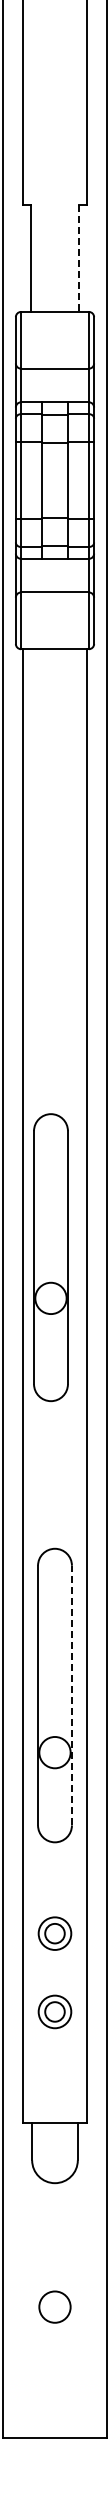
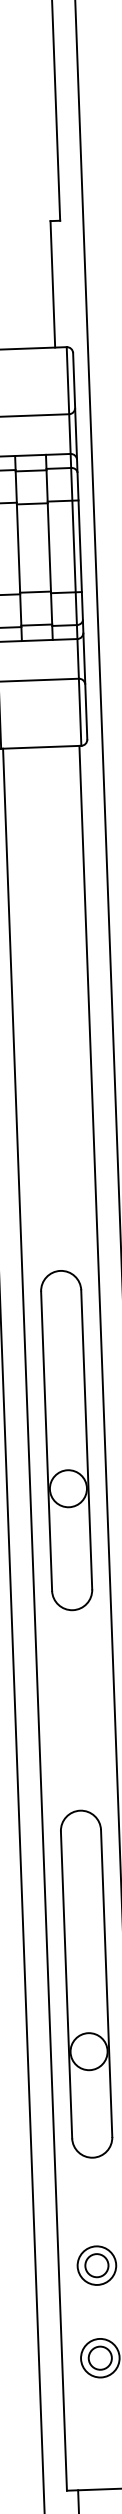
line: (79, 258) -> (53, 284), dashed -> solid
part: (50, 1257) -> (66, 1440), moved
line: (71, 1695) -> (106, 1983), dashed -> solid

